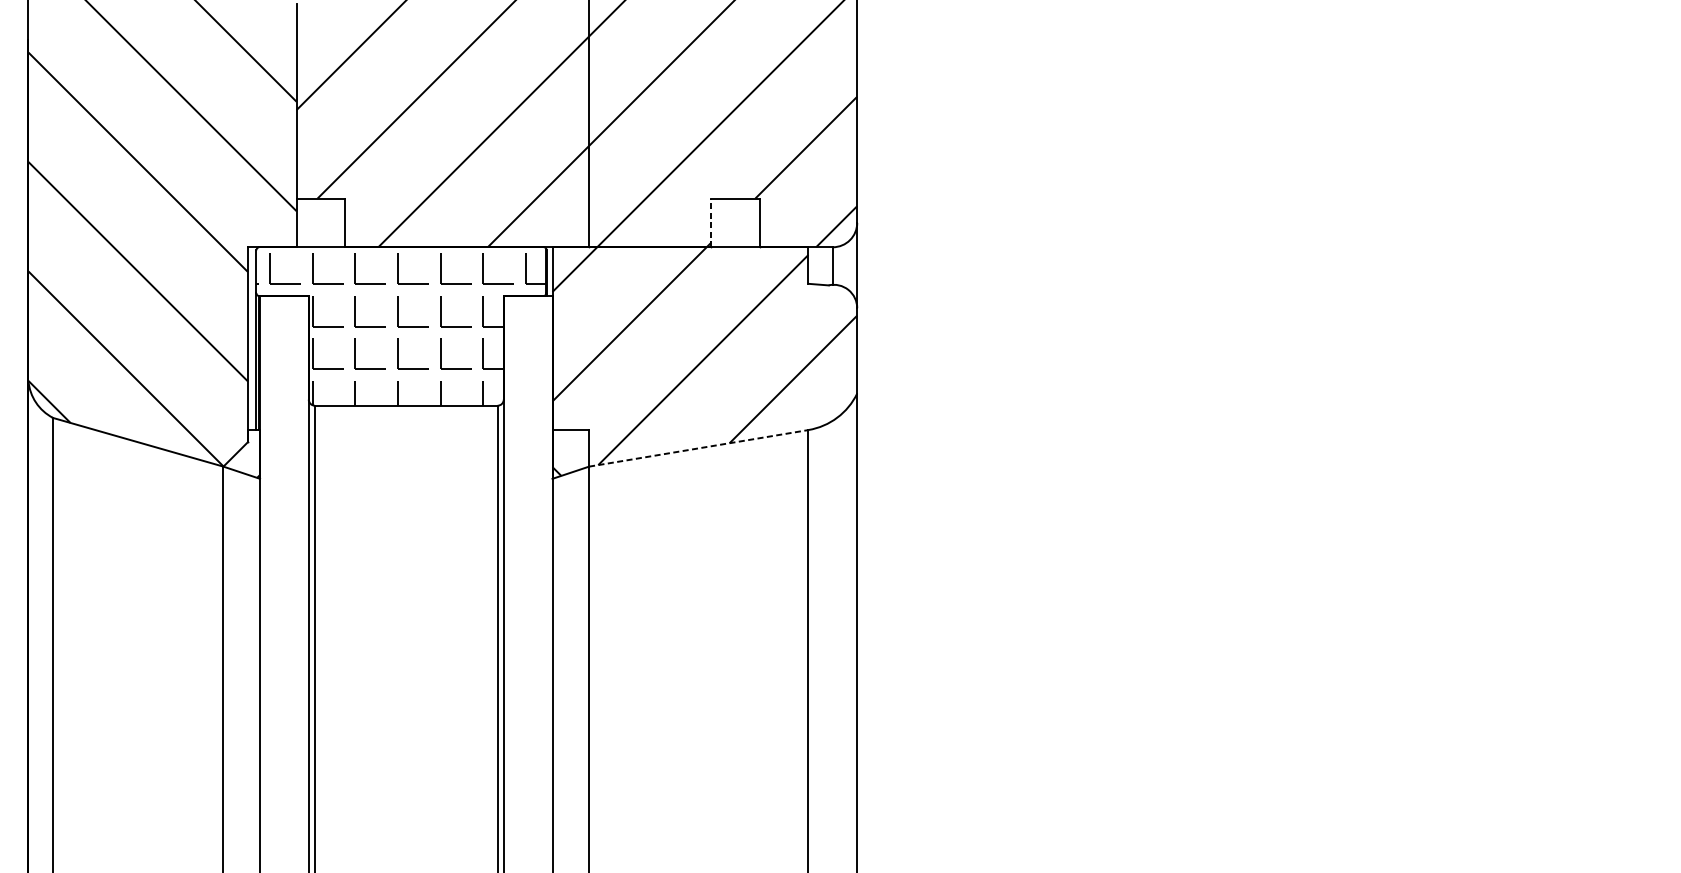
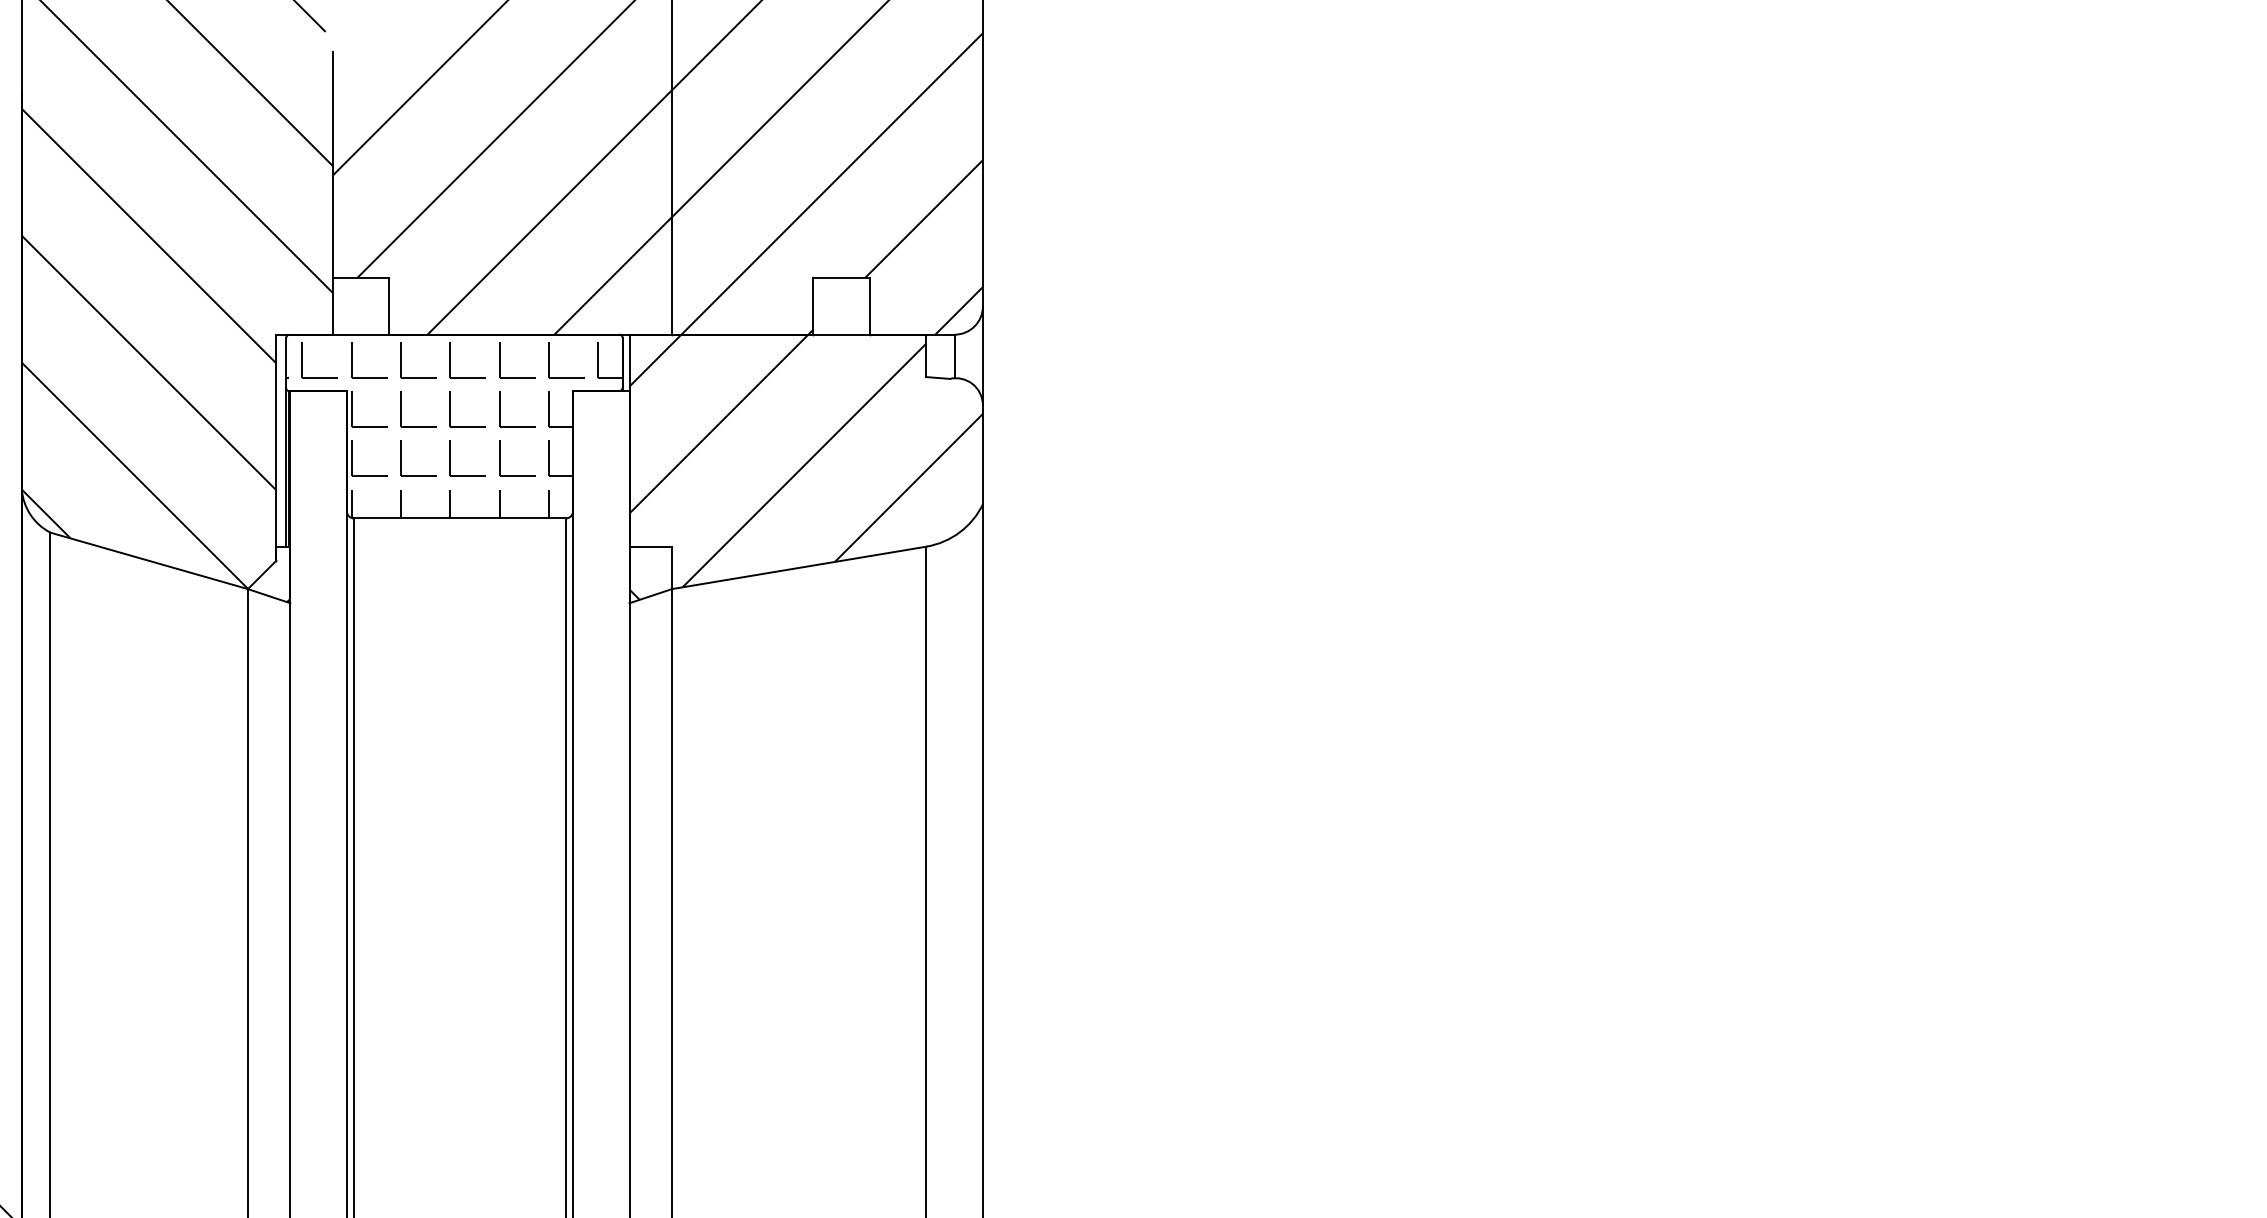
line: (711, 222) -> (813, 305), dashed -> solid
line: (699, 448) -> (799, 567), dashed -> solid

